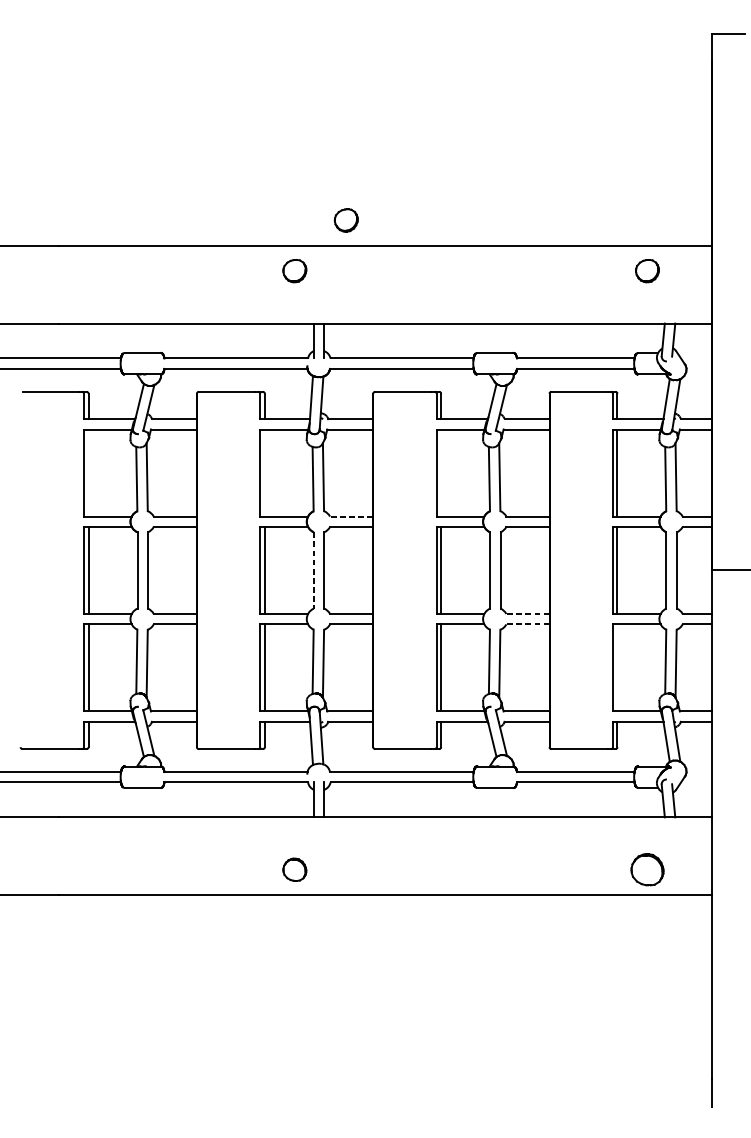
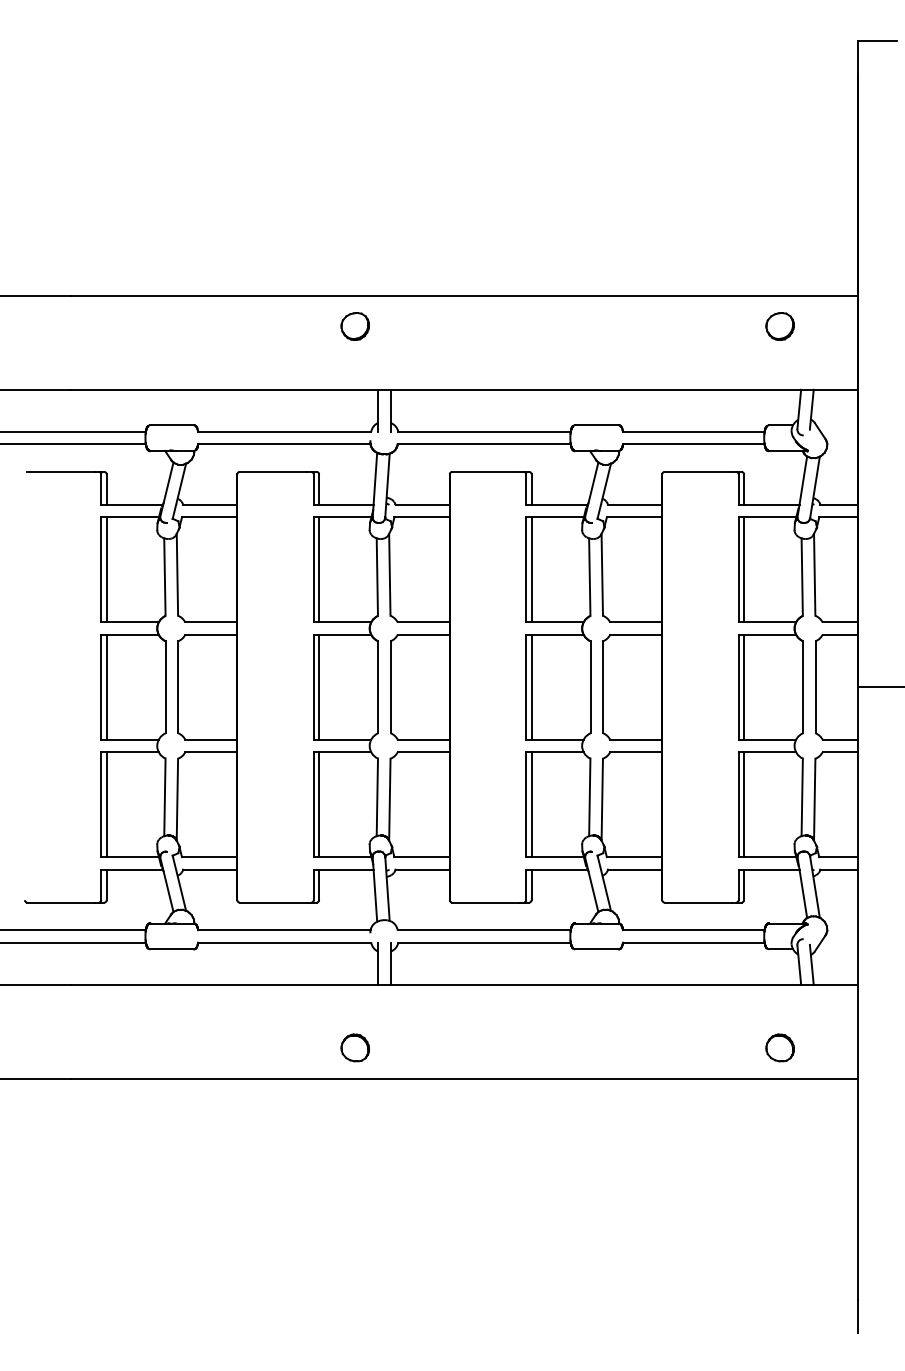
part: (345, 220) -> (416, 265), removed
line: (88, 472) -> (106, 569), added
line: (265, 472) -> (319, 569), added
line: (441, 472) -> (531, 569), added
line: (351, 516) -> (423, 622), dashed -> solid
line: (314, 570) -> (378, 687), dashed -> solid
line: (527, 613) -> (635, 739), dashed -> solid
line: (527, 624) -> (635, 752), dashed -> solid
line: (617, 667) -> (744, 804), added
part: (646, 869) -> (779, 1047), size x0.71

